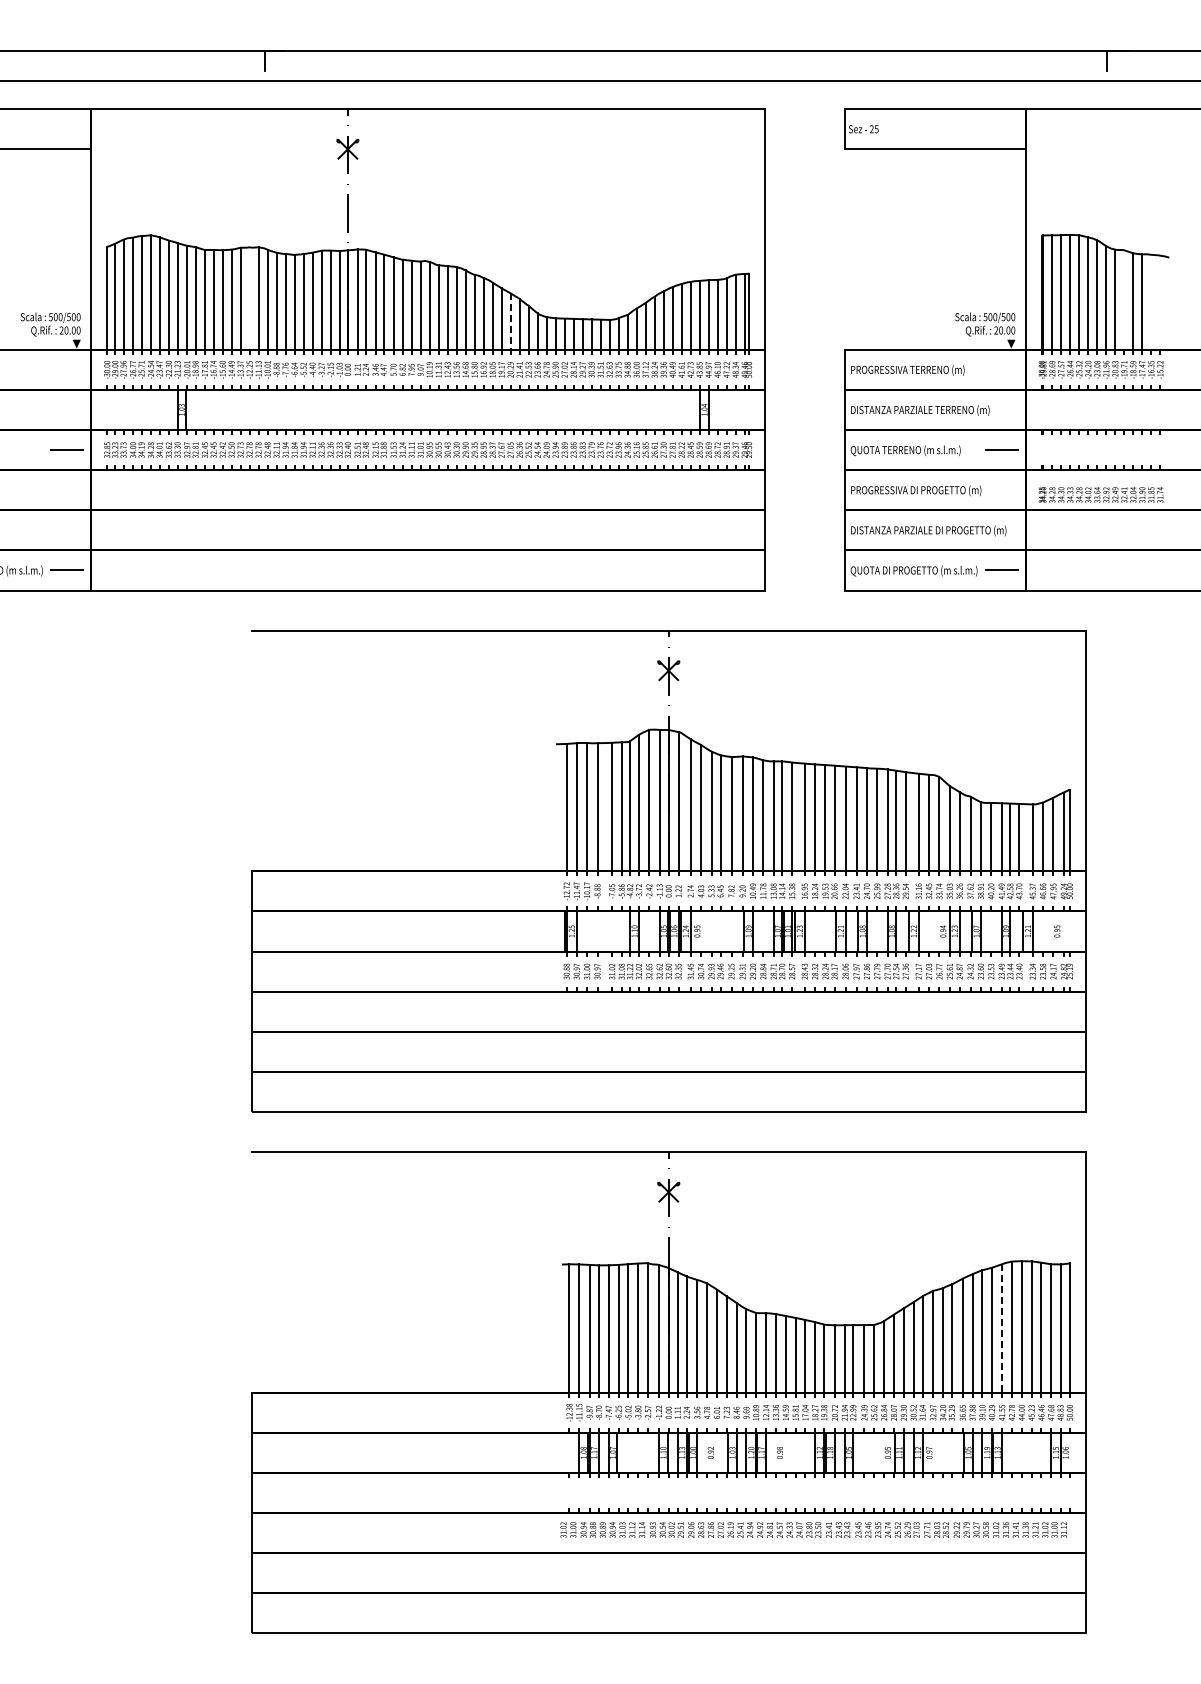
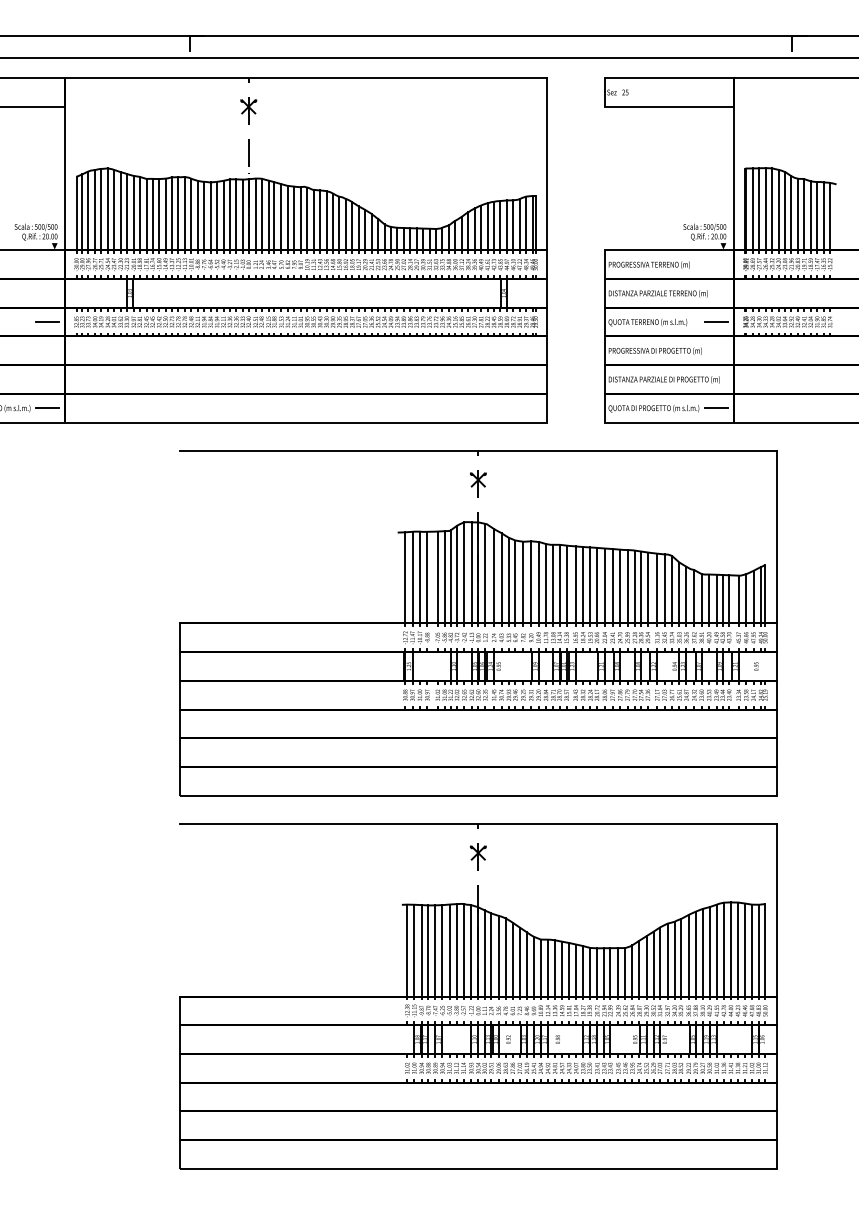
line: (249, 298) -> (178, 213), added
line: (1124, 299) -> (804, 214), added
line: (1151, 301) -> (823, 215), added
line: (1160, 302) -> (830, 216), added
line: (510, 322) -> (365, 230), dashed -> solid
text: (1100, 494) -> (787, 321), moved
line: (1002, 1329) -> (717, 951), dashed -> solid
text: (813, 1529) -> (586, 1067), moved

